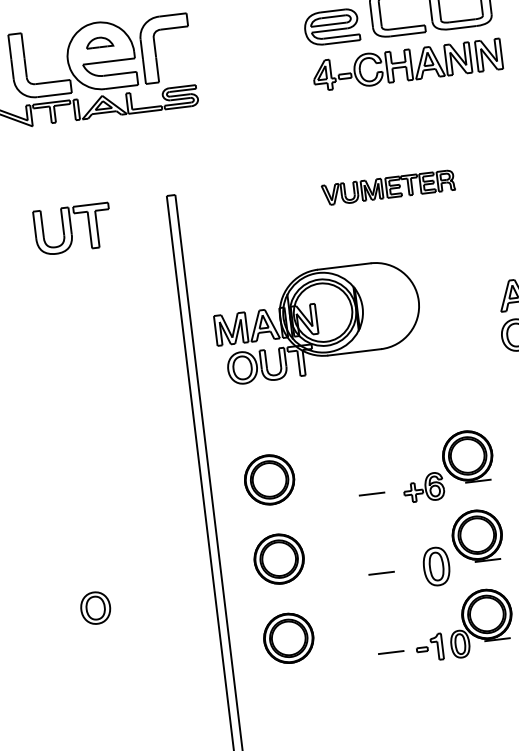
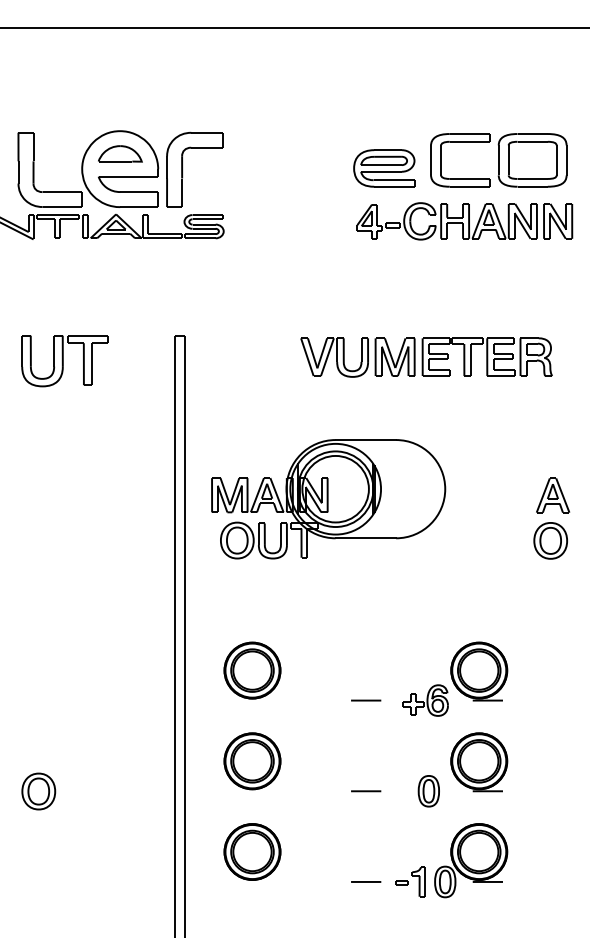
part: (99, 42) -> (120, 153), size x1.43
part: (388, 188) -> (426, 357), size x1.67
part: (436, 566) -> (428, 791), size x0.71

